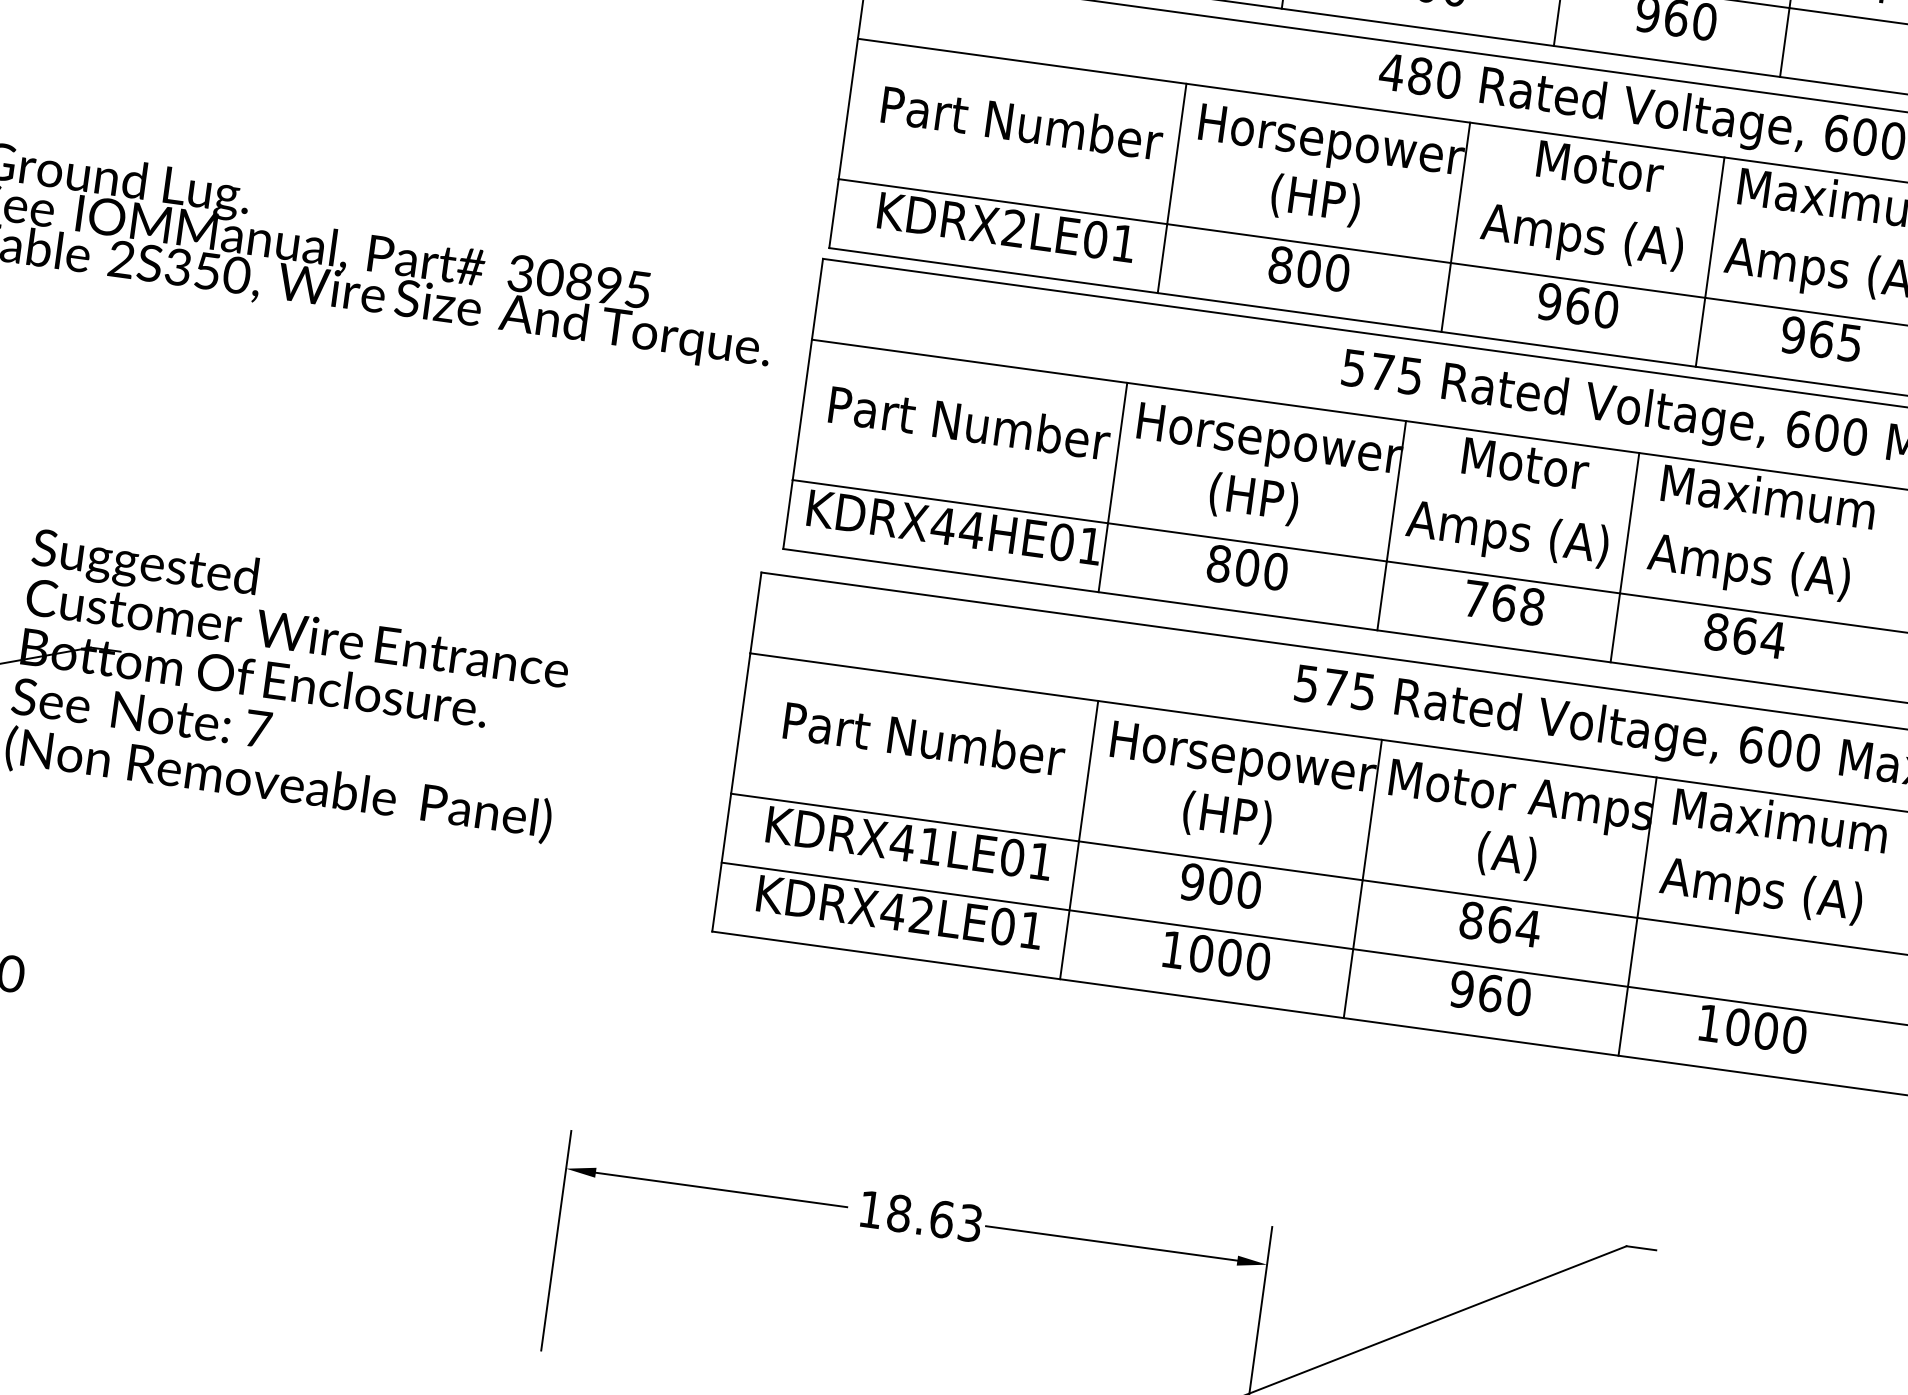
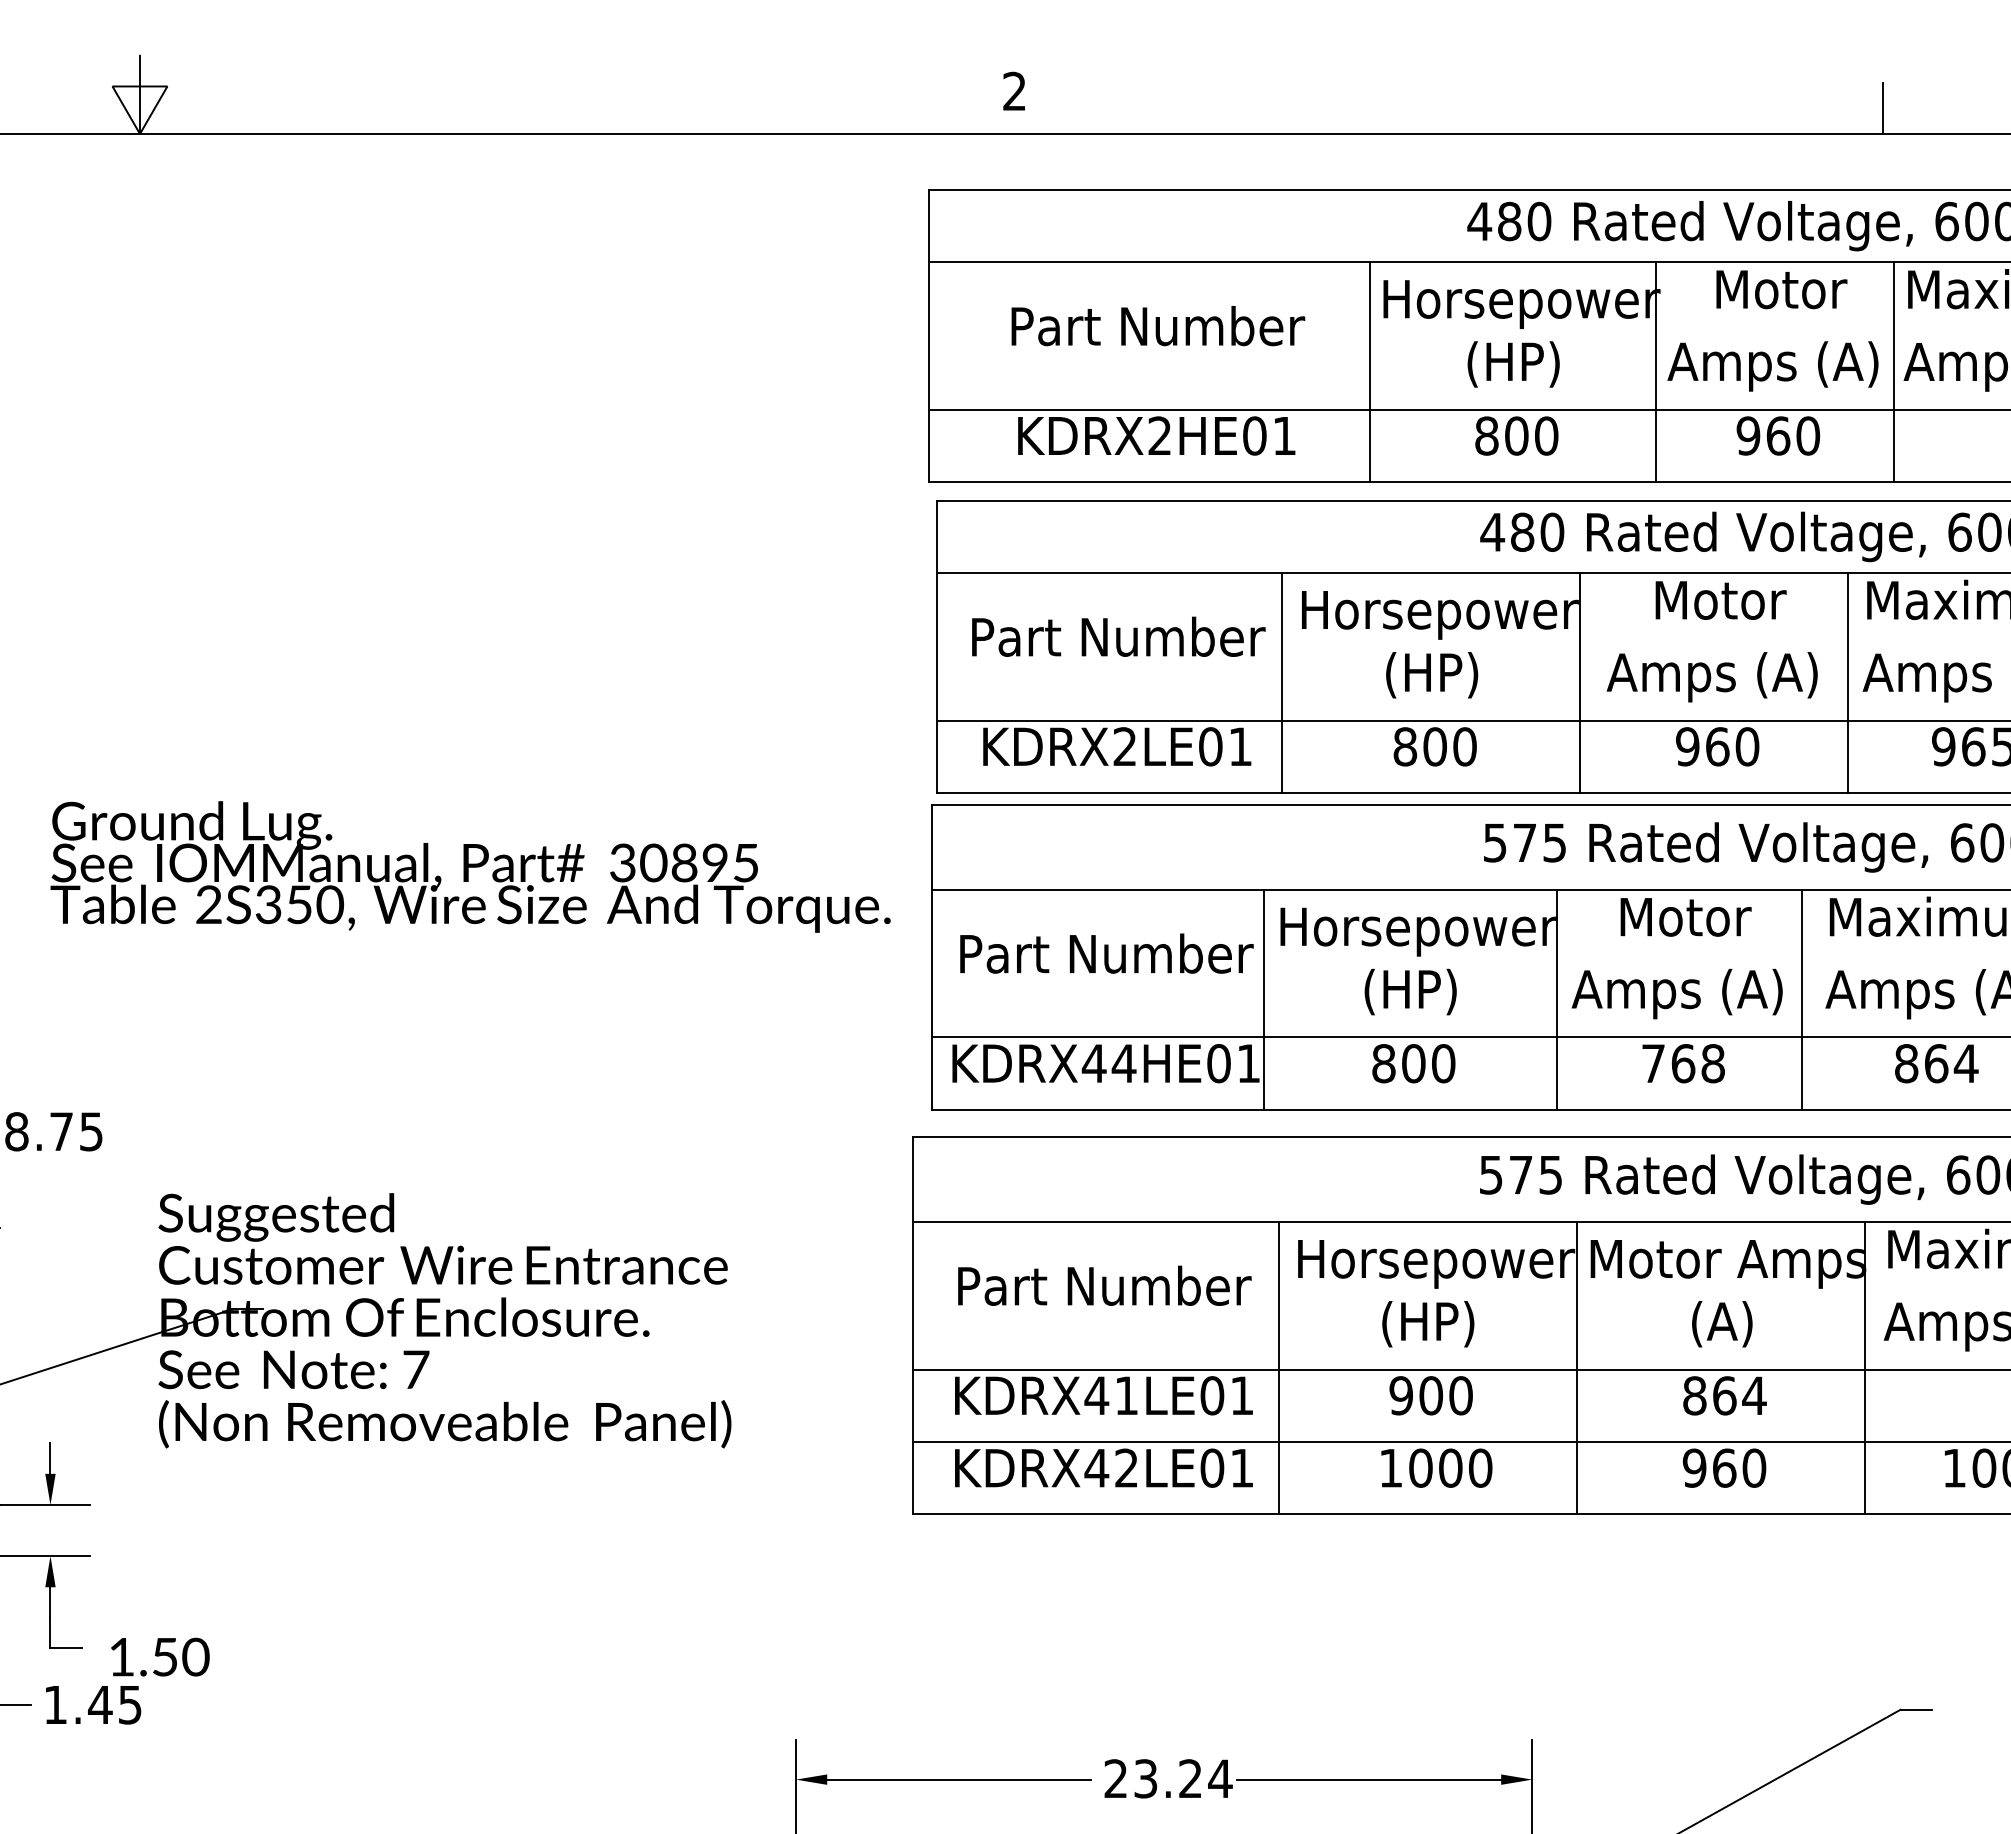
text: (920, 1216) -> (1168, 1778), 18.63 -> 23.24

